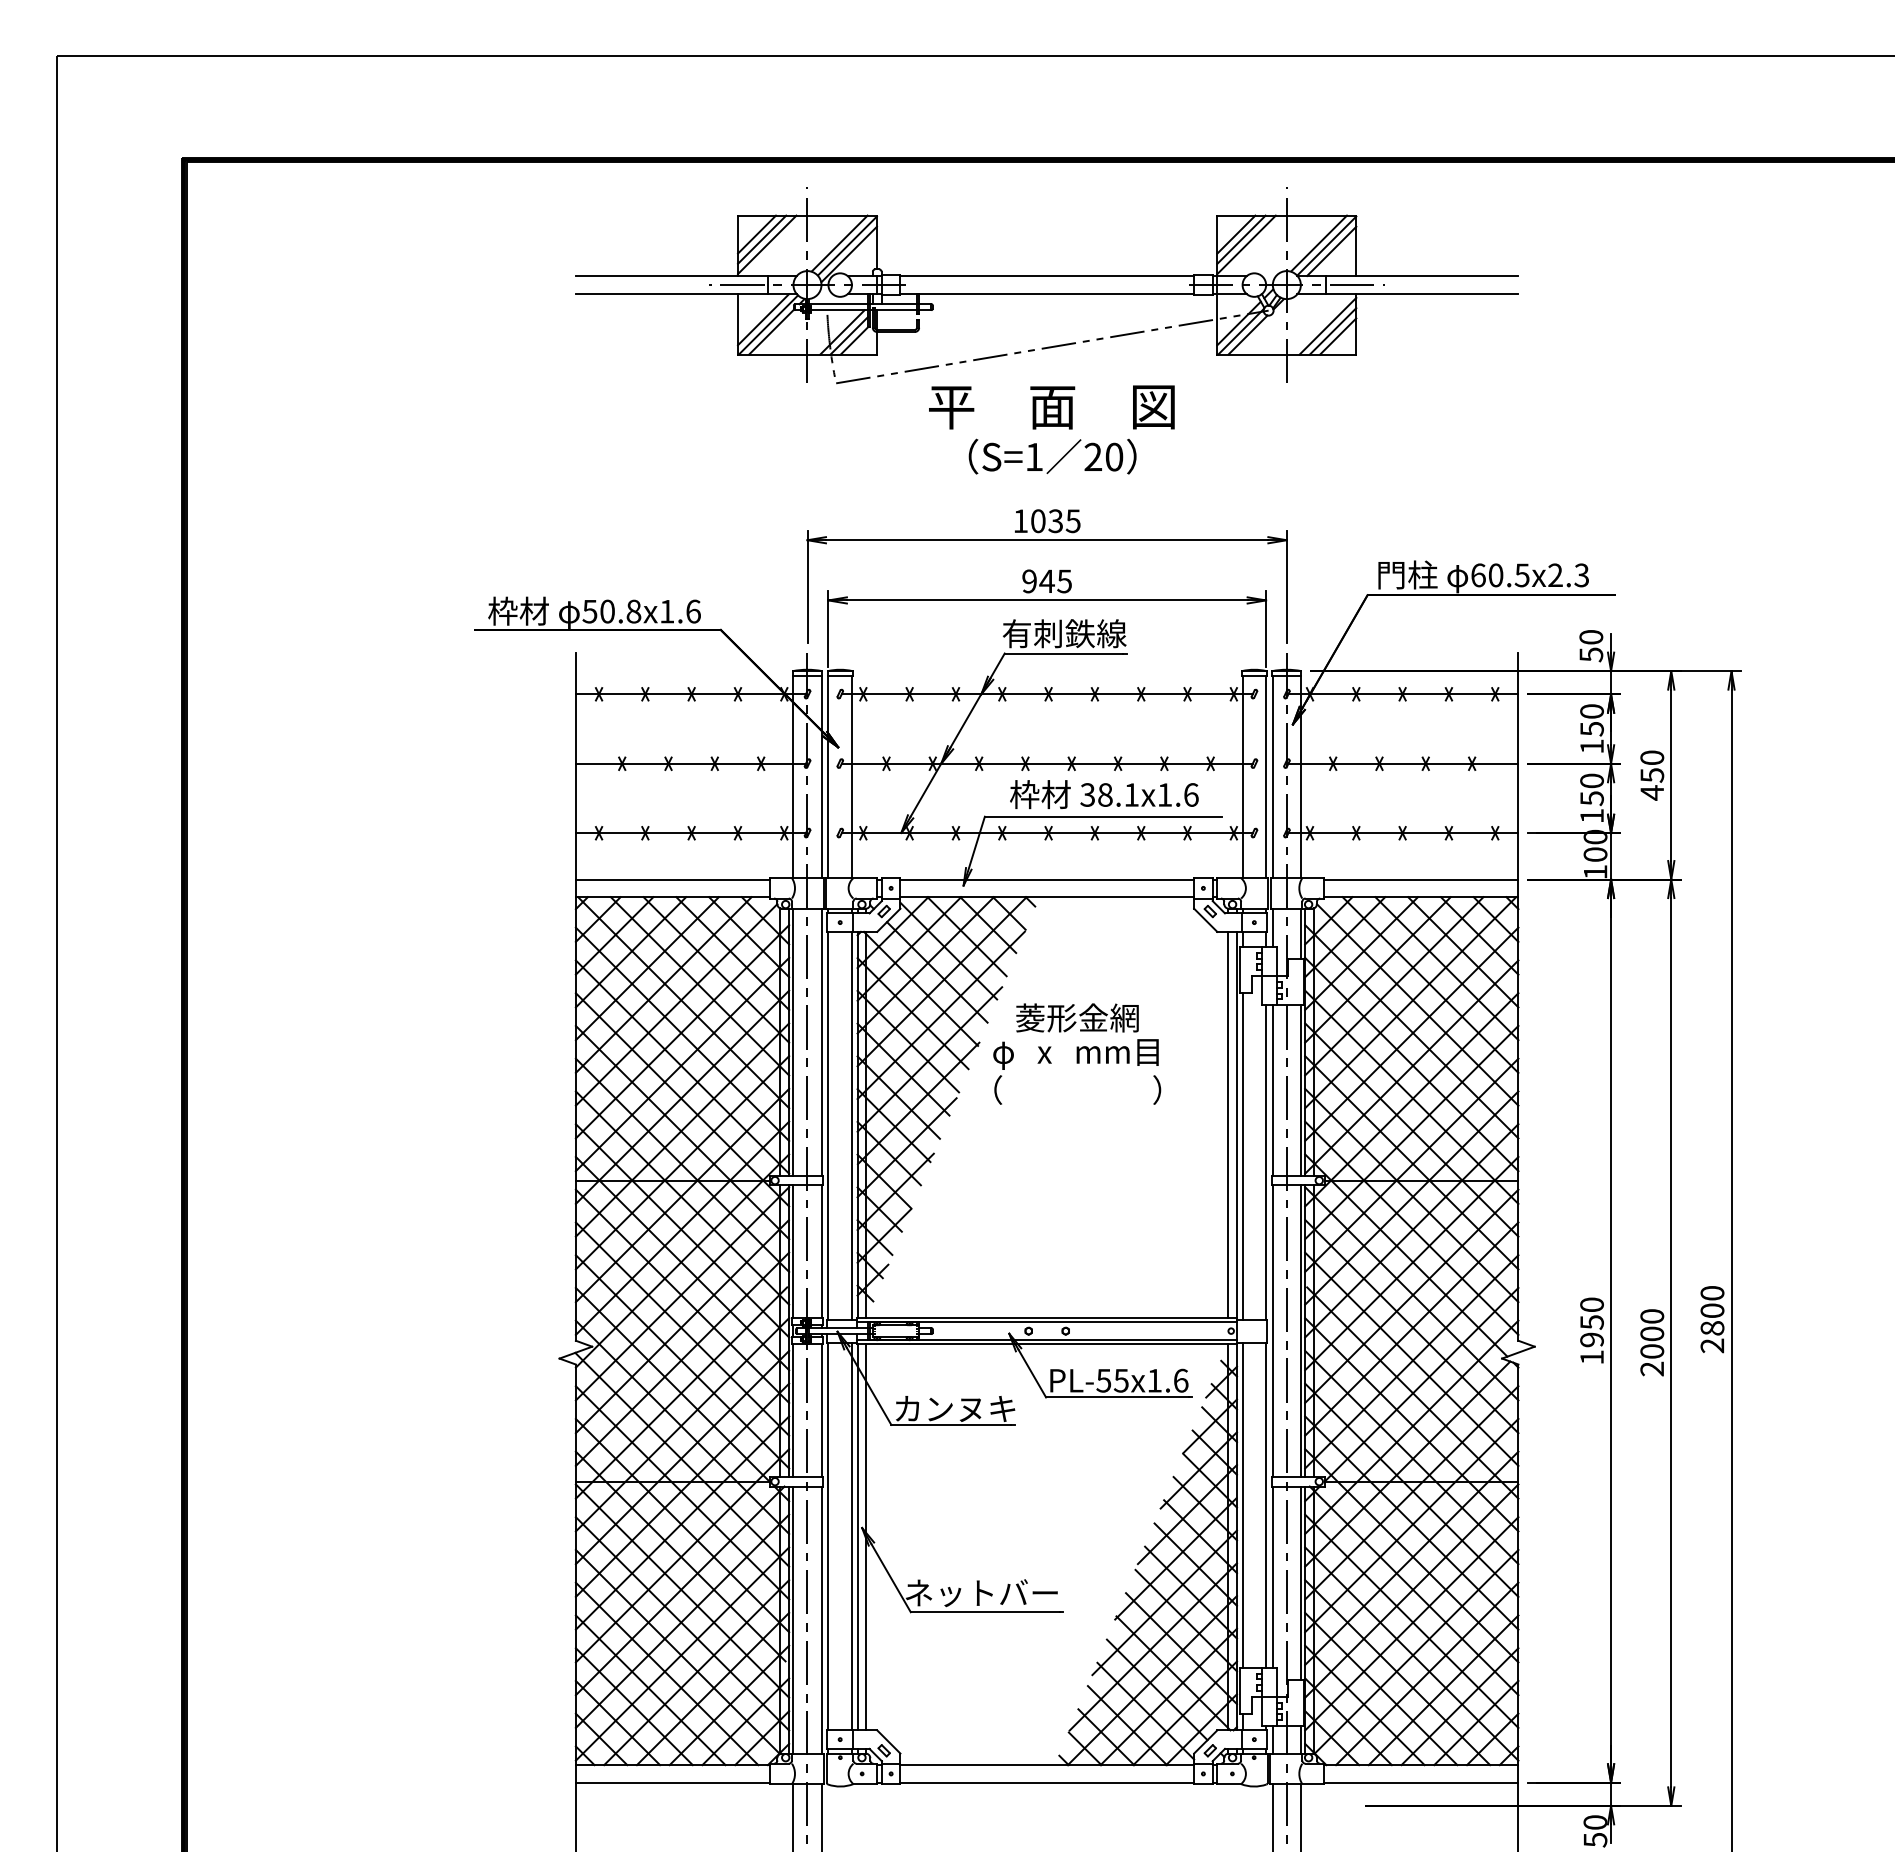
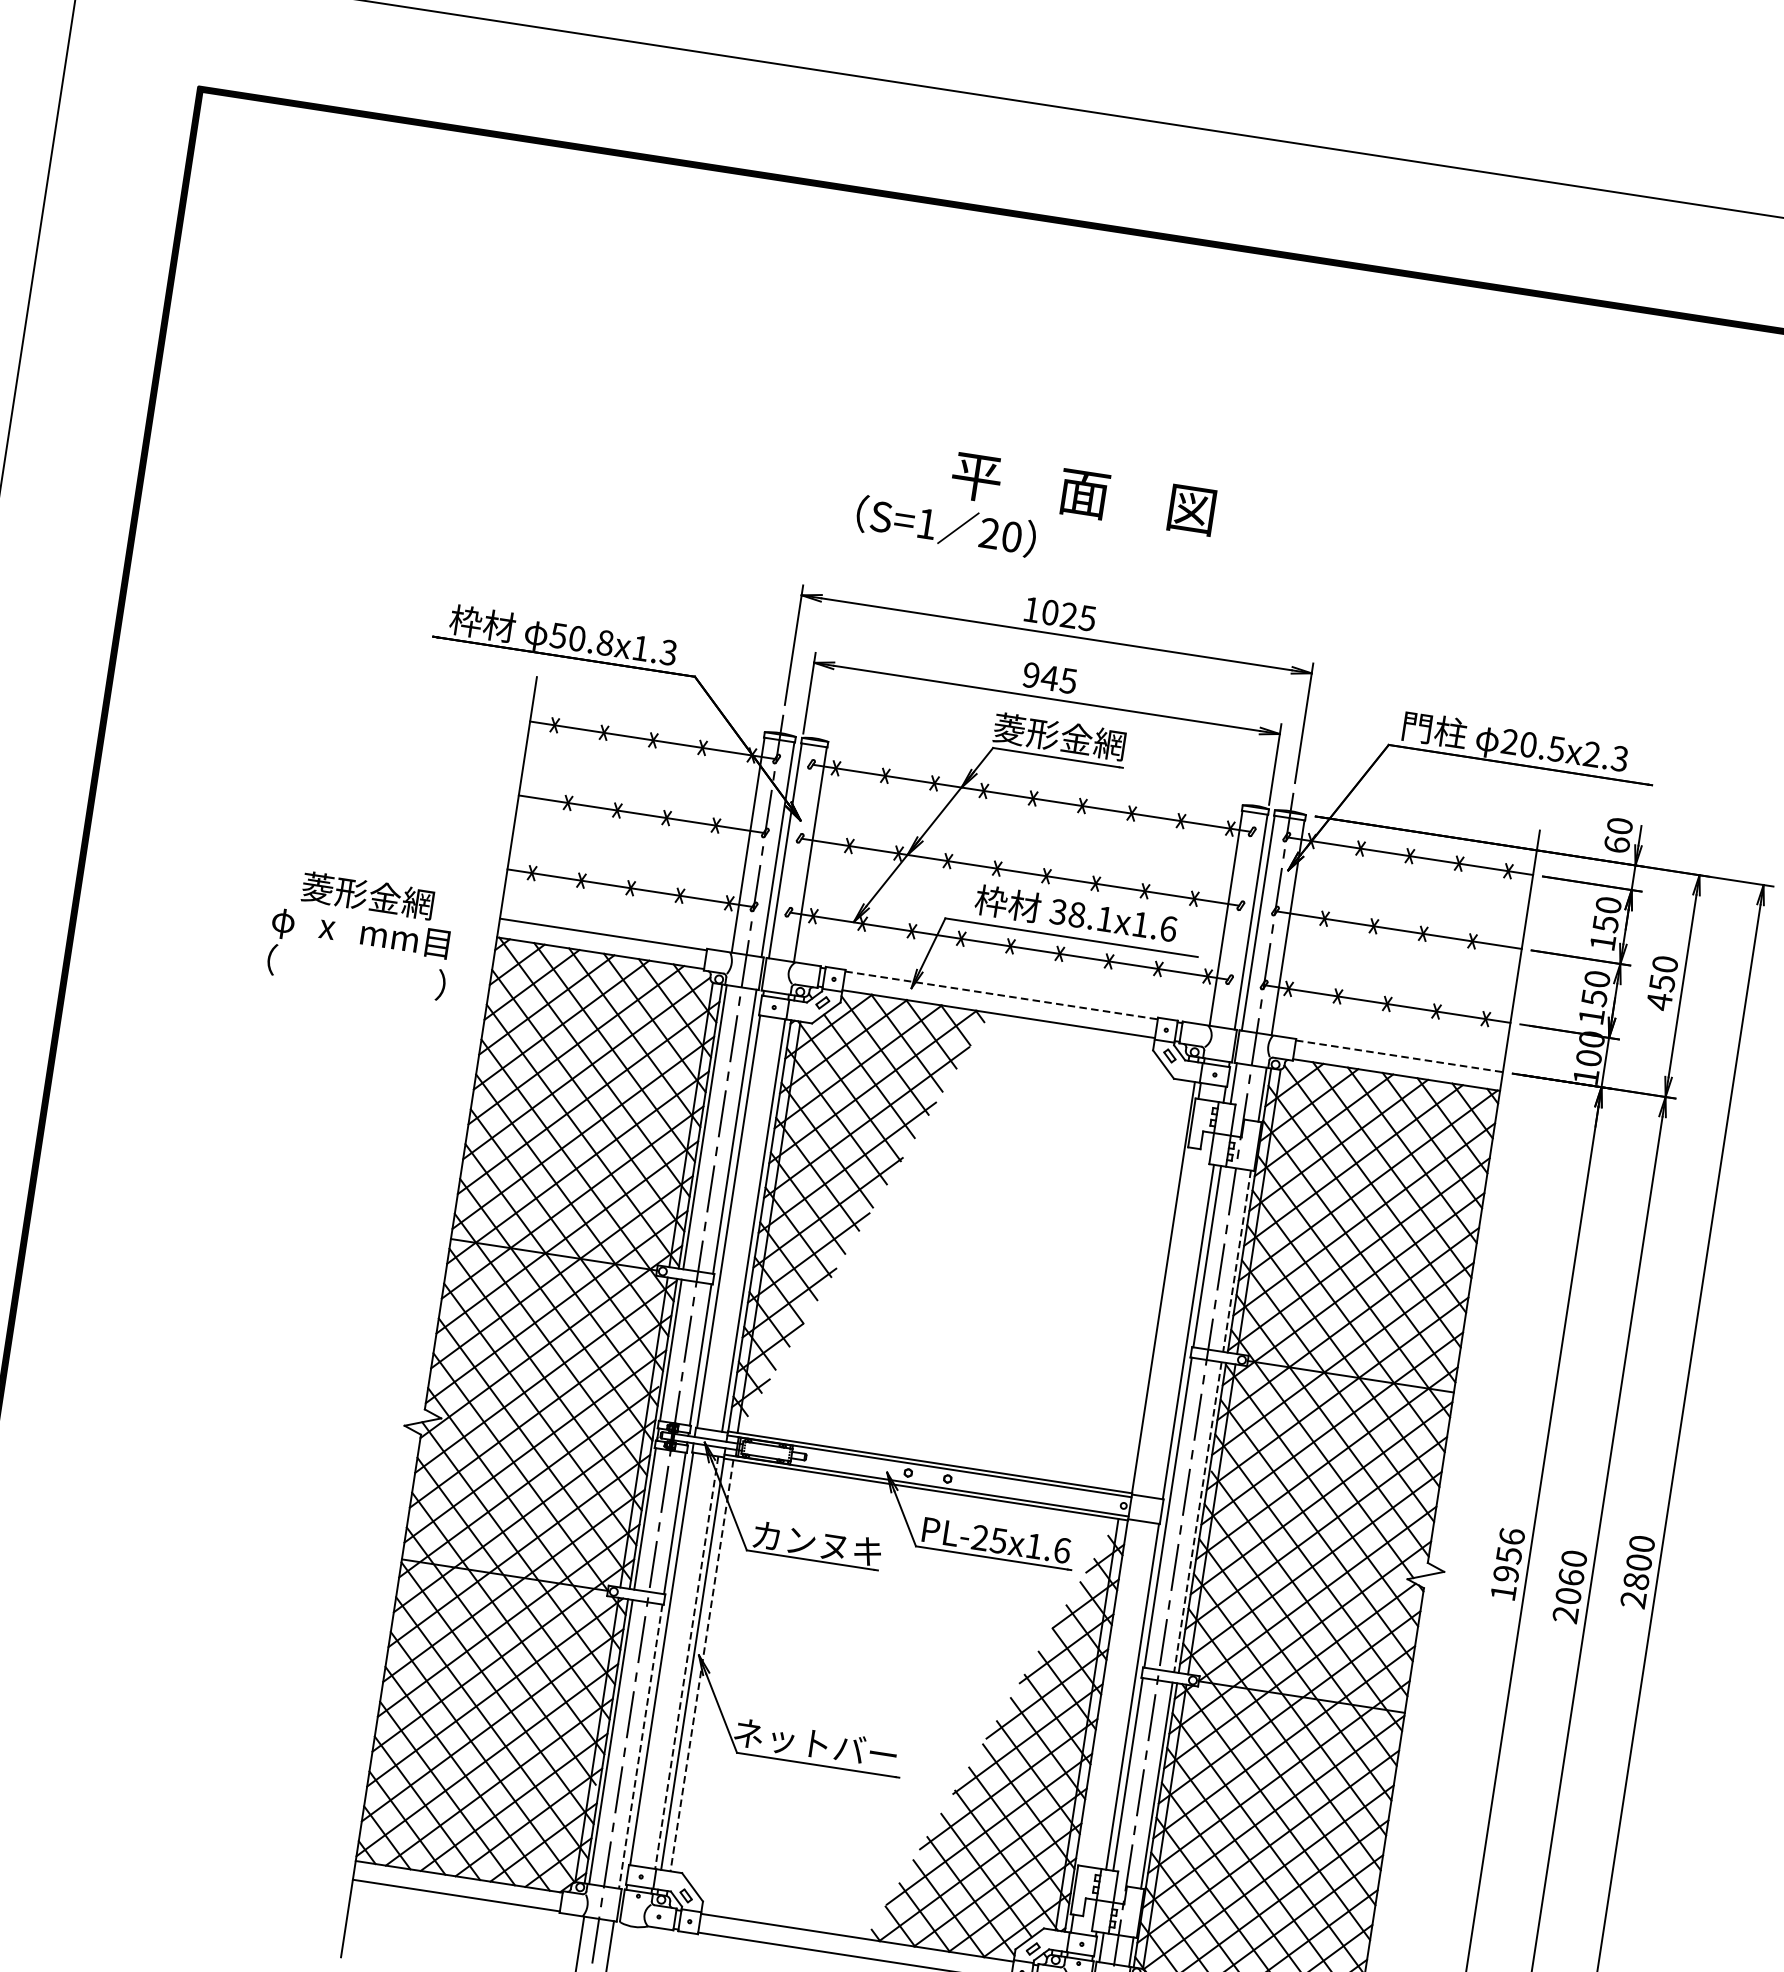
part: (1046, 285) -> (1097, 363), removed
text: (1052, 456) -> (946, 526), moved
text: (1055, 521) -> (1068, 615), 1035 -> 1025
text: (1478, 575) -> (1509, 742), 60.5x2.3 -> 20.5x2.3
text: (693, 611) -> (668, 652), 50.8x1.6 -> 50.8x1.3
text: (1064, 633) -> (1059, 736), 有刺鉄線 -> 菱形金網
text: (1591, 654) -> (1617, 844), 50 -> 60
line: (1047, 879) -> (1001, 995), solid -> dashed
line: (1421, 879) -> (1399, 1056), solid -> dashed
text: (1077, 1053) -> (362, 933), moved
line: (1300, 1091) -> (1236, 1262), solid -> dashed
line: (1228, 1124) -> (1154, 1285), removed
line: (1242, 1155) -> (1164, 1320), removed
text: (1591, 1304) -> (1511, 1536), 1950 -> 1956
line: (1300, 1331) -> (1197, 1517), solid -> dashed
text: (1652, 1333) -> (1571, 1577), 2000 -> 2060
text: (1103, 1380) -> (979, 1537), PL-55x1.6 -> PL-25x1.6
line: (1242, 1504) -> (1107, 1692), removed
line: (851, 1536) -> (686, 1662), solid -> dashed
line: (866, 1537) -> (702, 1666), solid -> dashed
line: (821, 1620) -> (640, 1747), solid -> dashed

